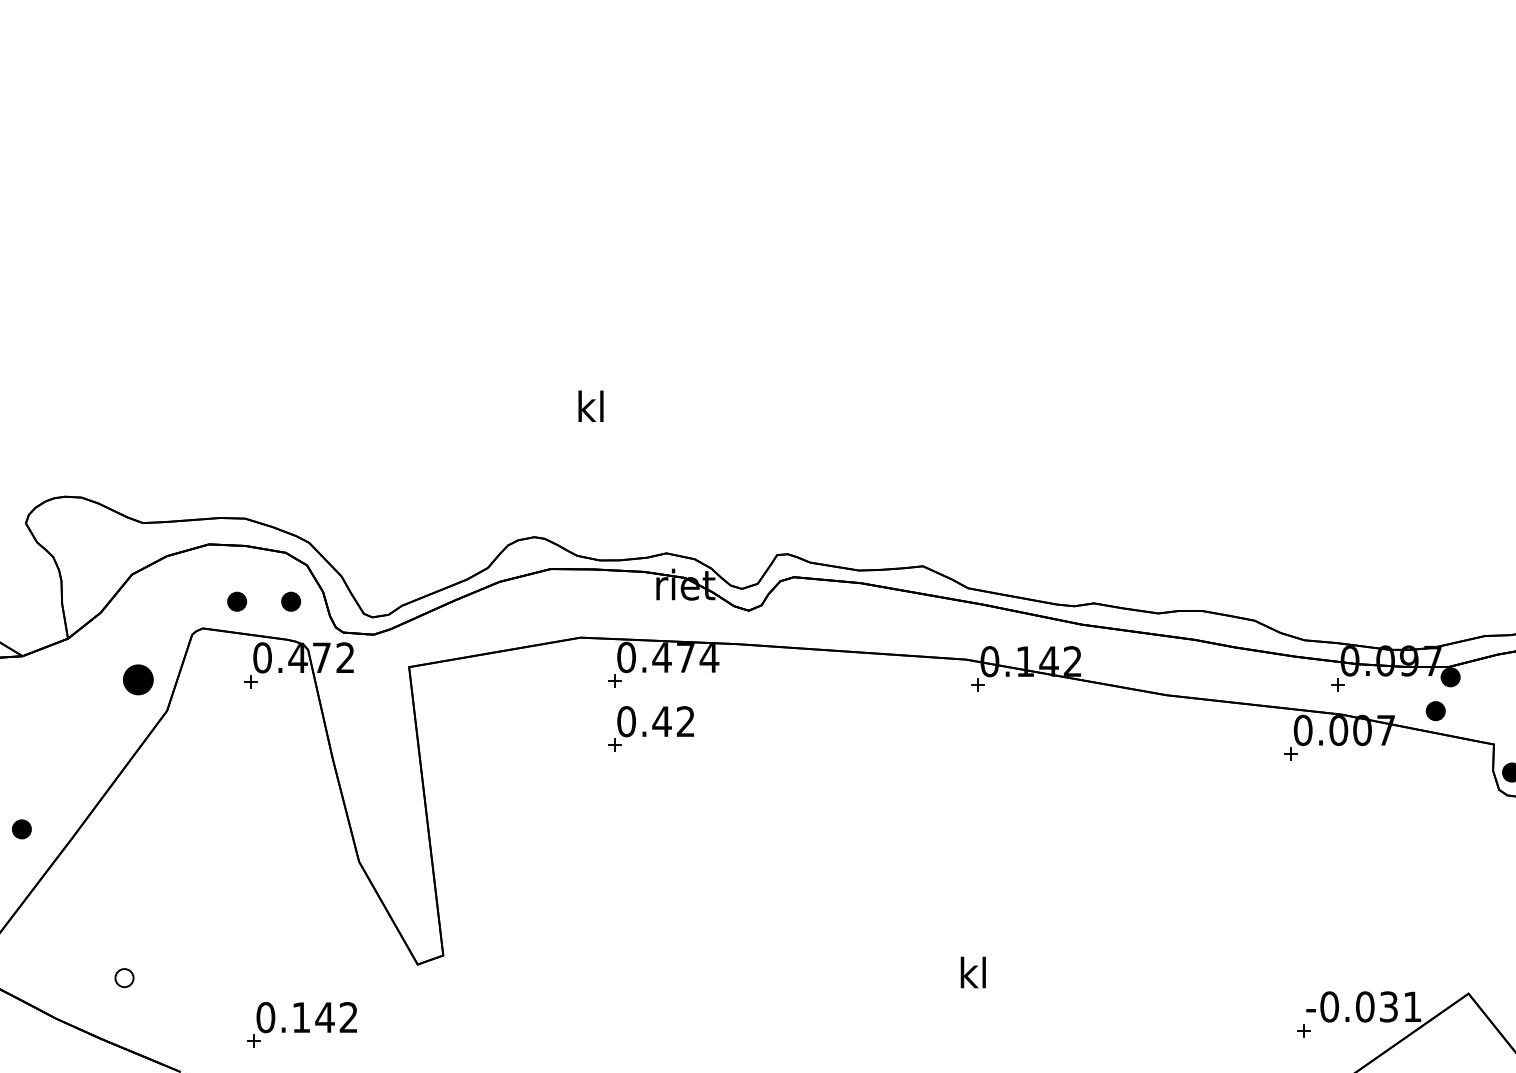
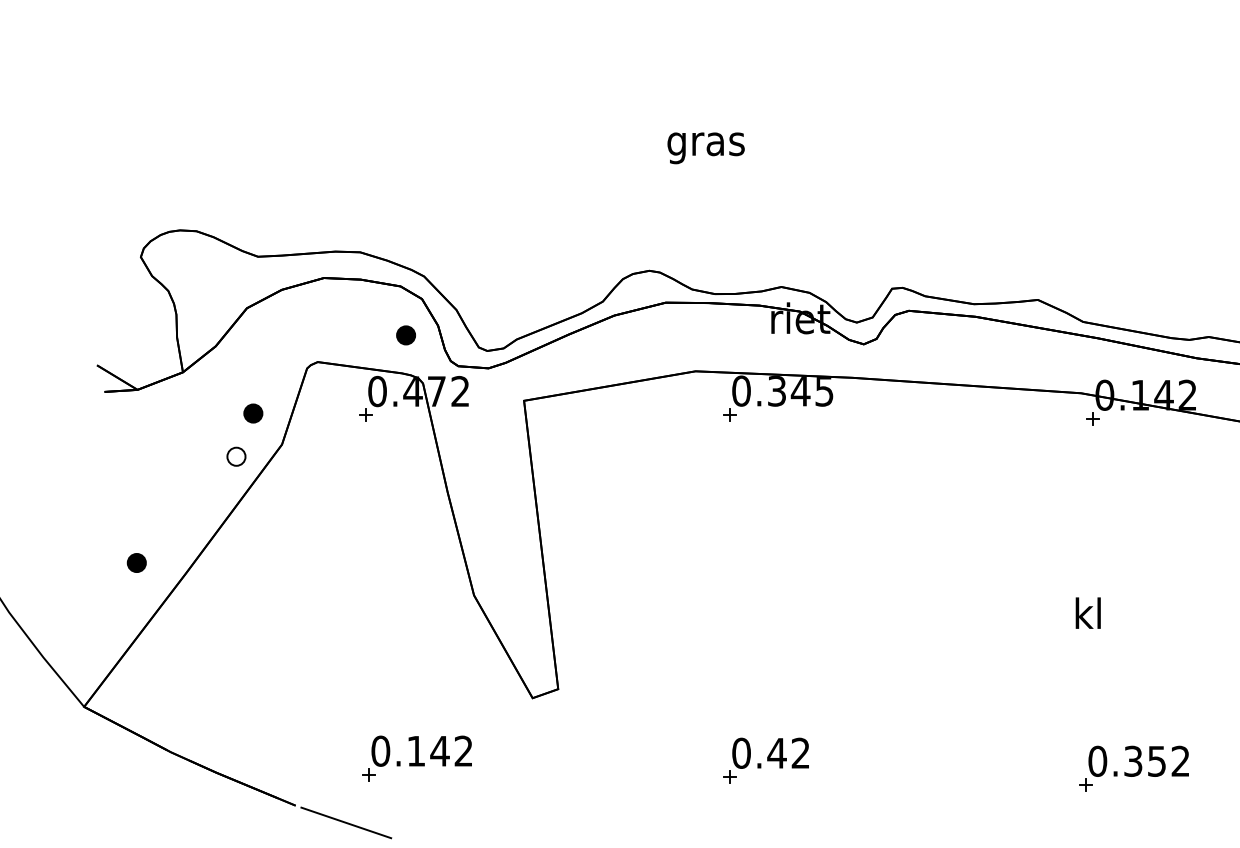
text: (590, 410) -> (705, 144), kl -> gras
part: (237, 601) -> (352, 335), removed
text: (685, 657) -> (800, 391), 0.474 -> 0.345
part: (138, 679) -> (253, 413), size x0.62
part: (650, 728) -> (765, 760), moved
text: (972, 972) -> (1087, 613), moved
part: (124, 978) -> (236, 457), moved
part: (1018, 1035) -> (1133, 769), added

